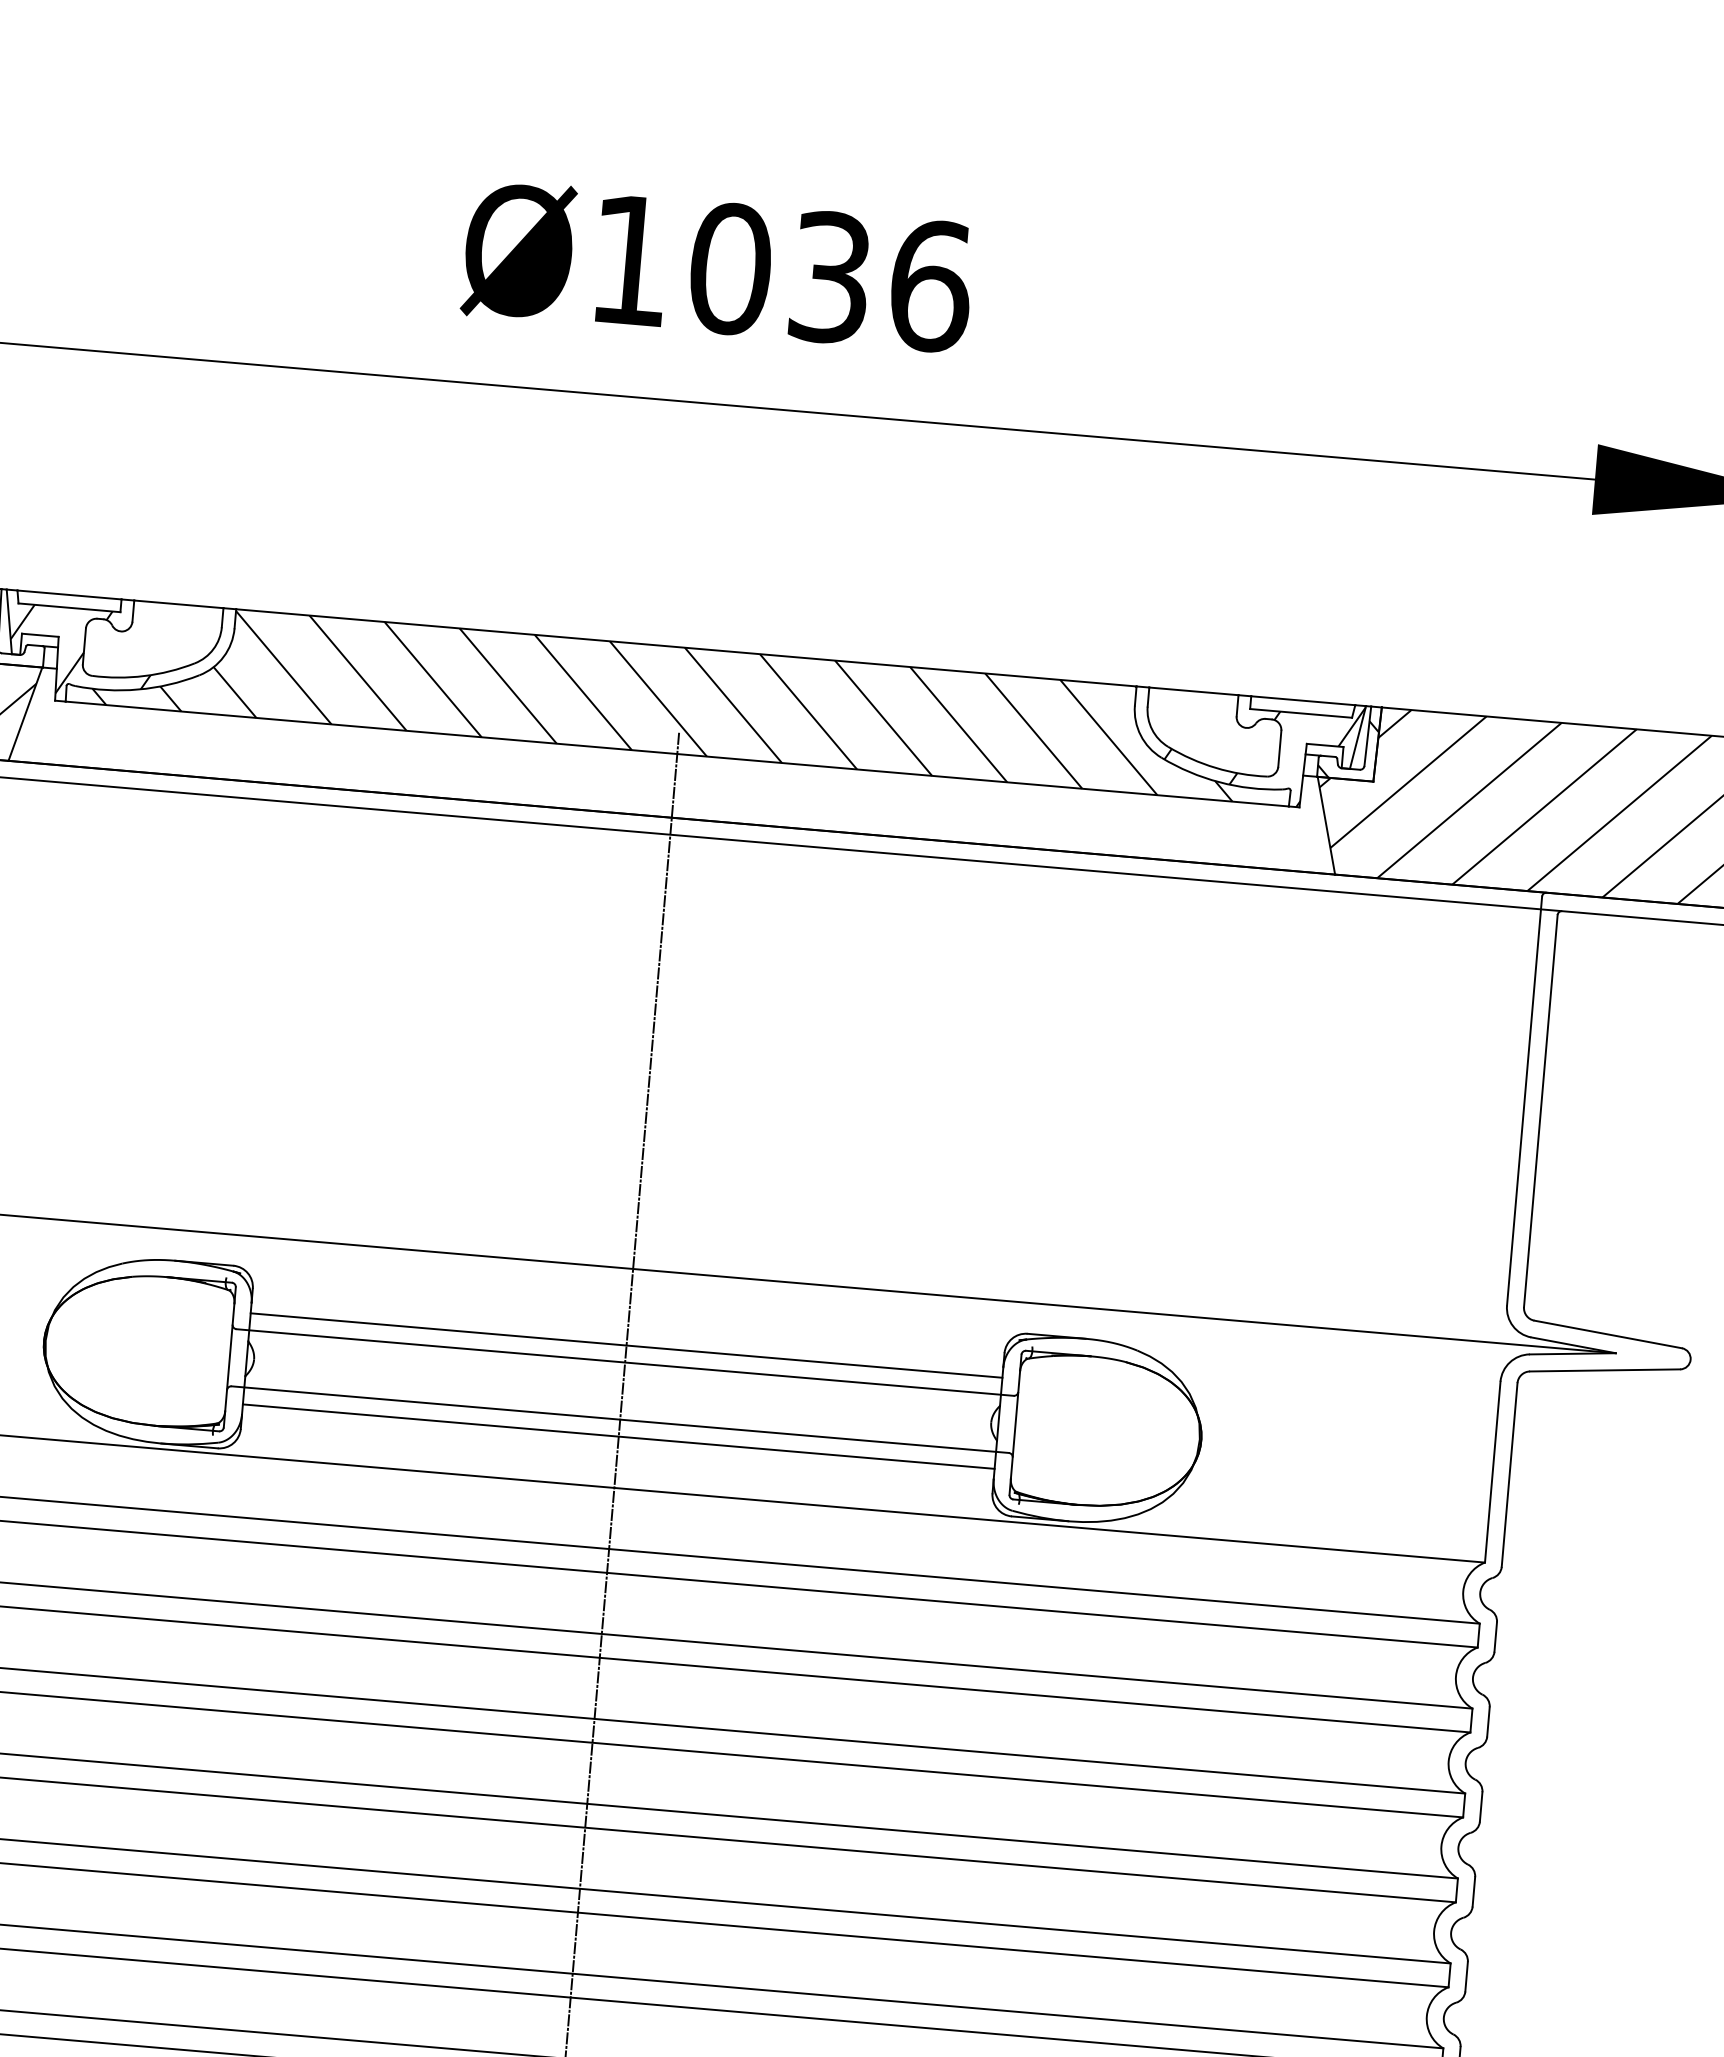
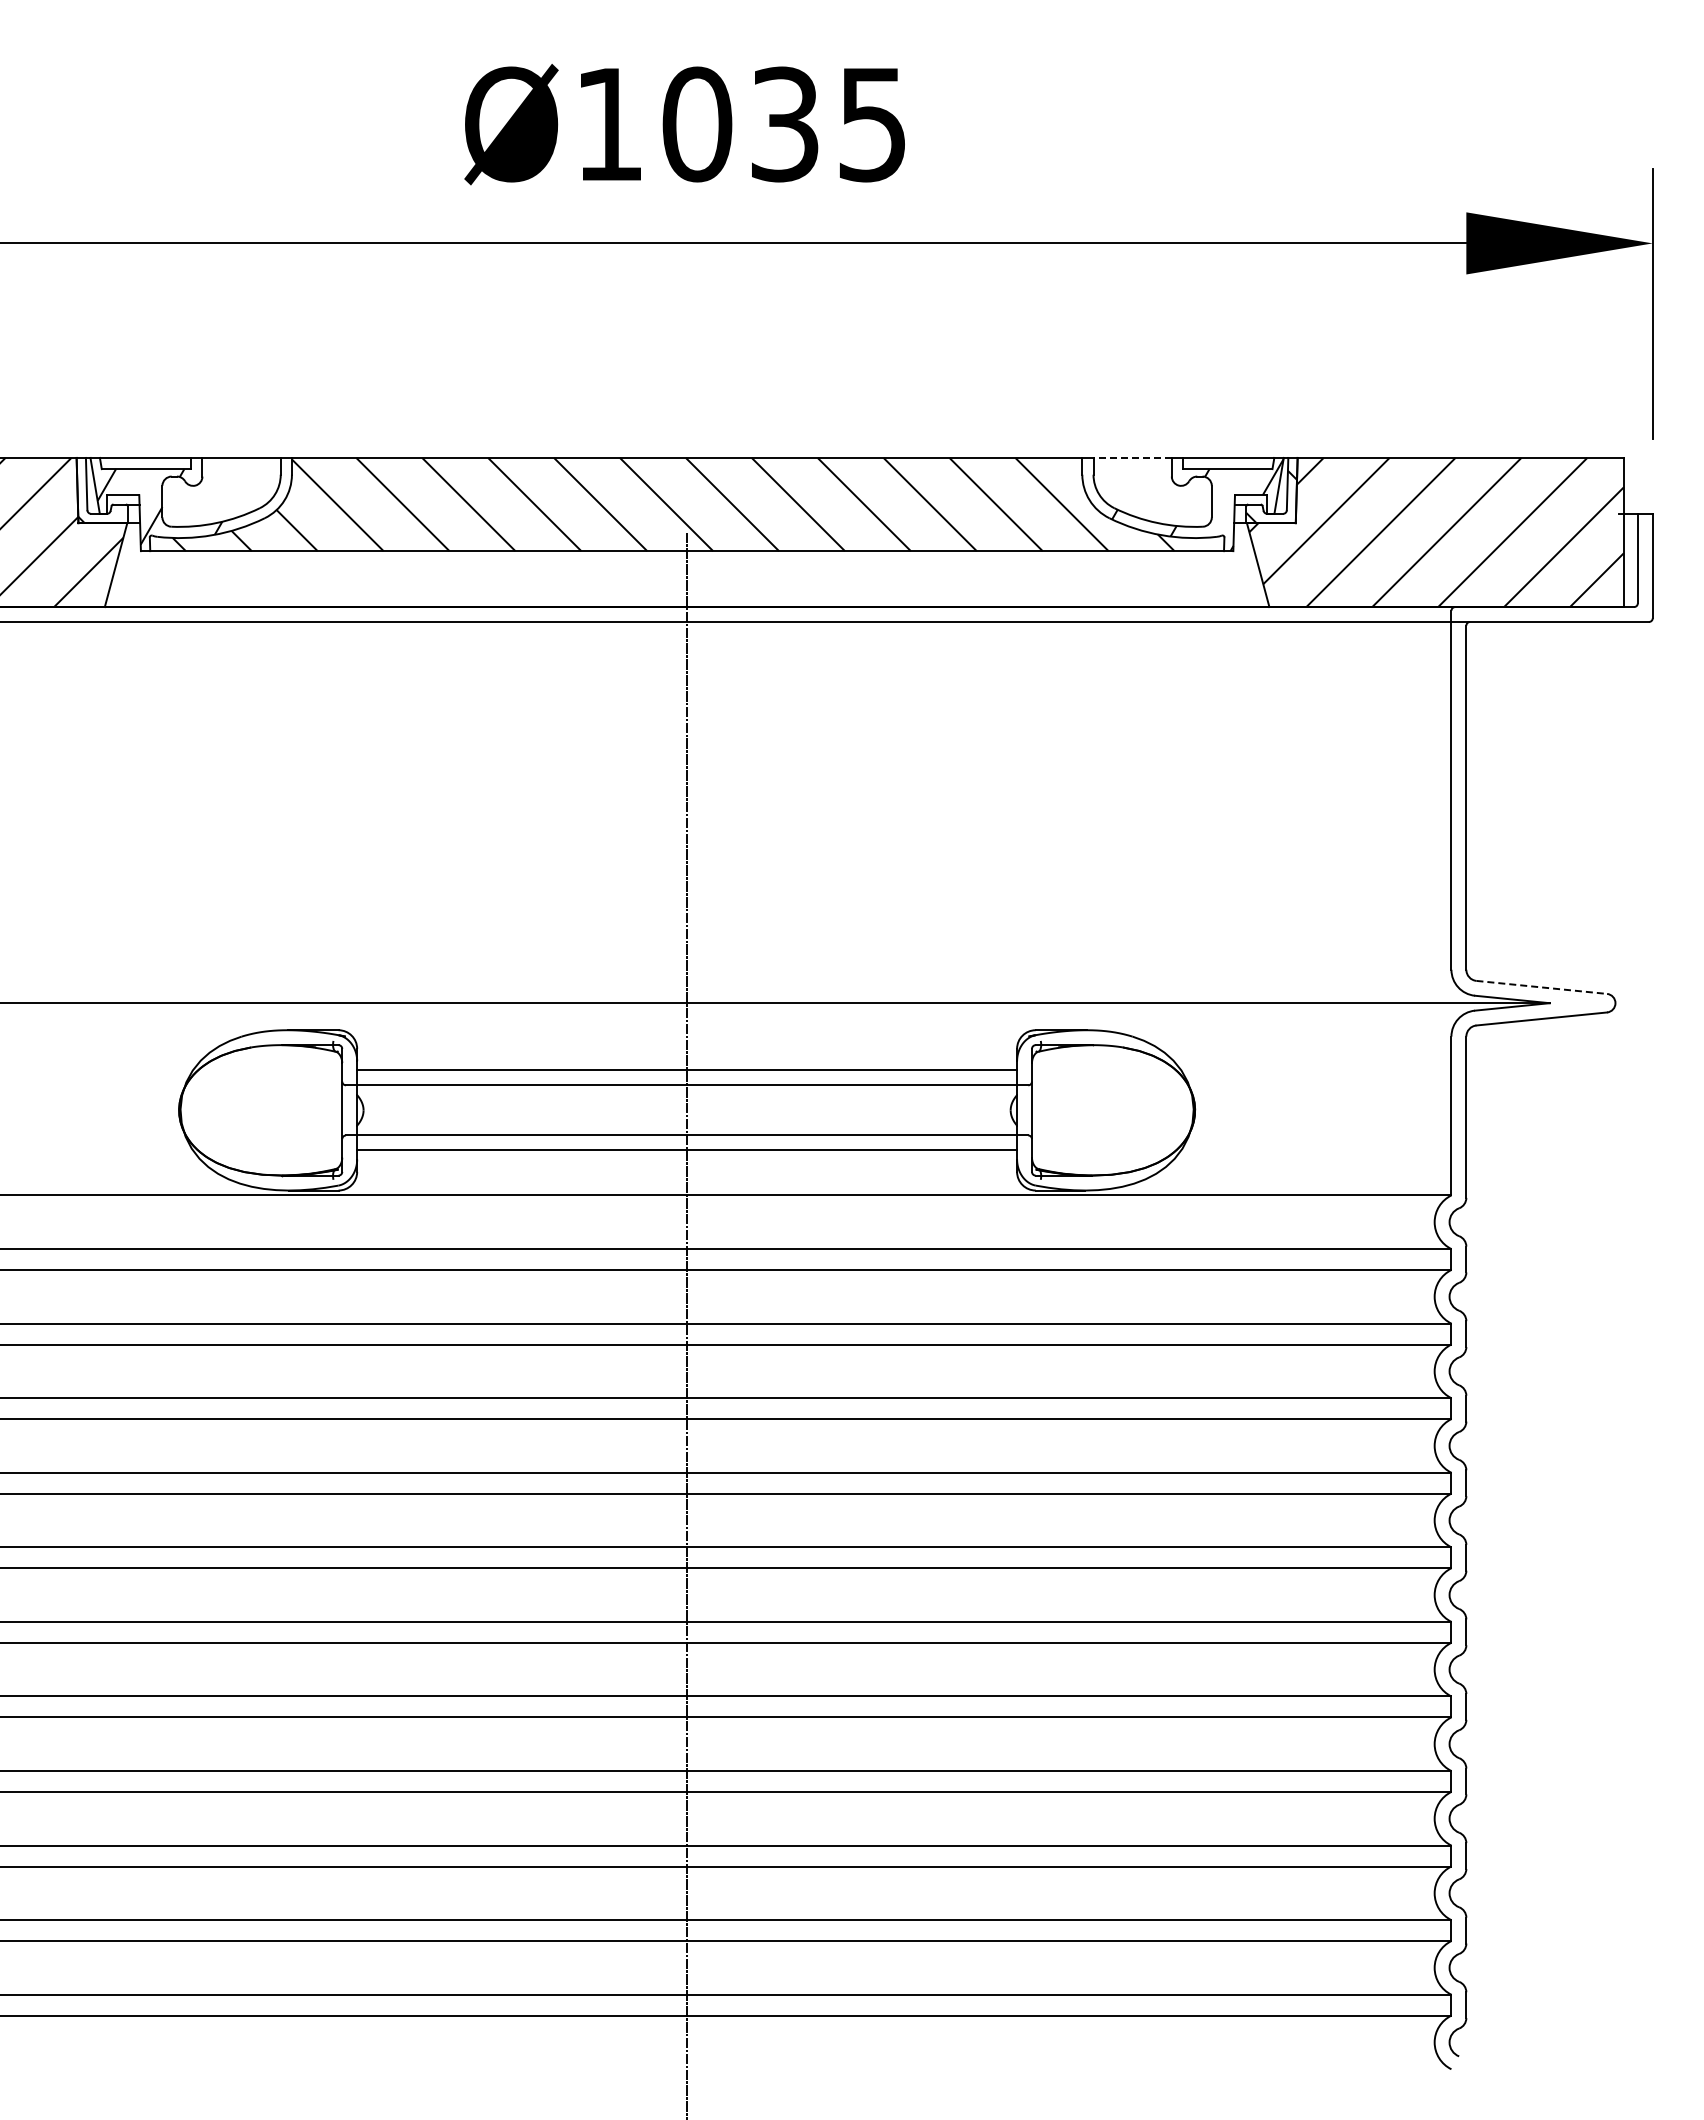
text: (931, 286) -> (873, 124), Ø1036 -> Ø1035
line: (1193, 690) -> (1132, 457), solid -> dashed
line: (1607, 1334) -> (1541, 987), solid -> dashed

